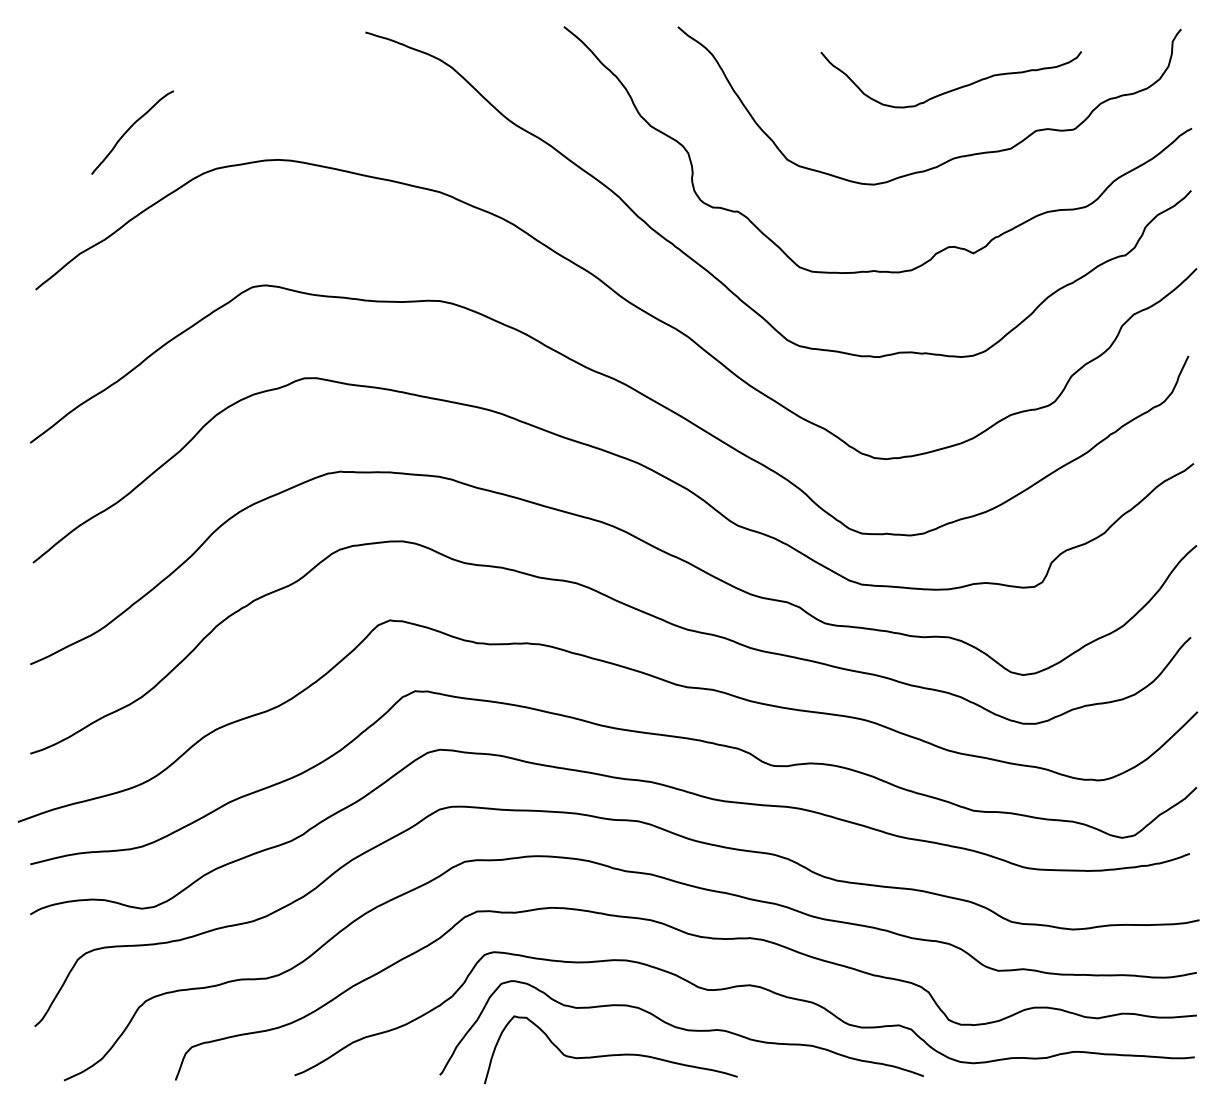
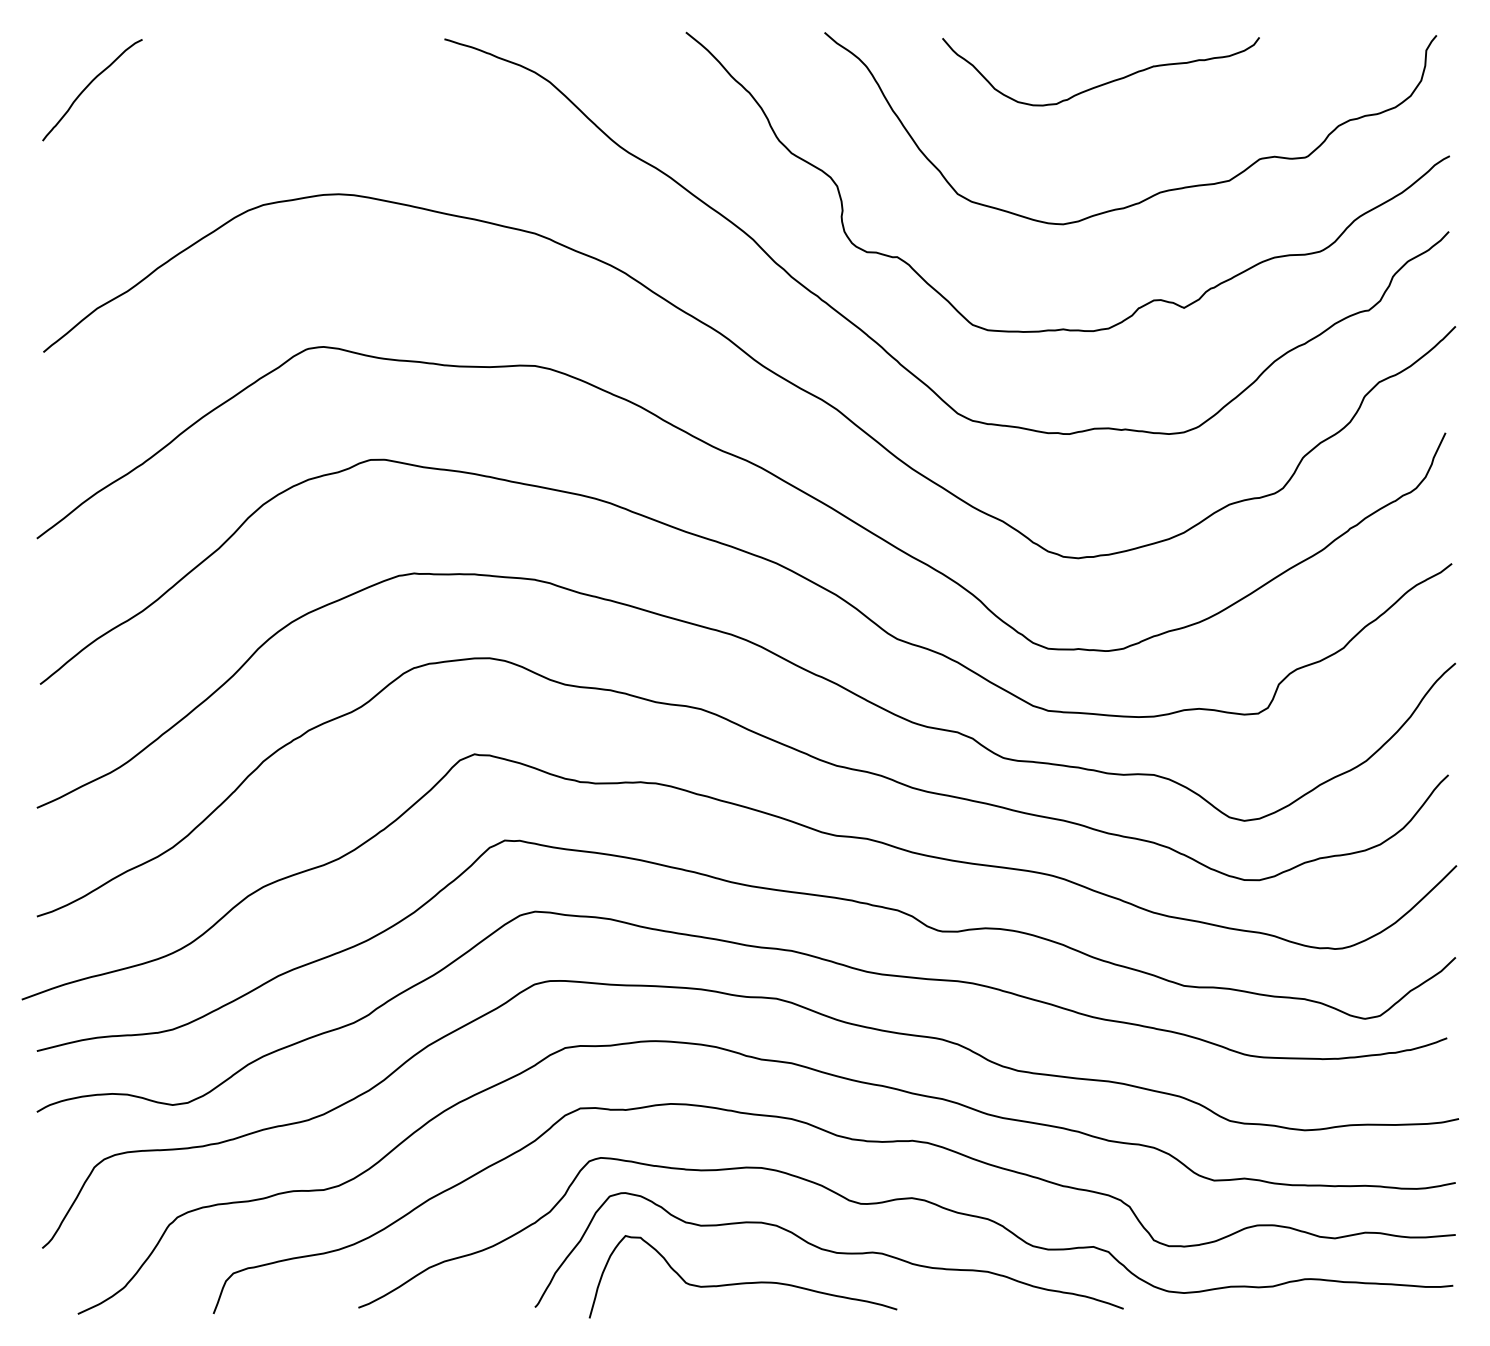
curve: (954, 88) -> (1105, 82), moved
curve: (129, 129) -> (88, 86), moved

